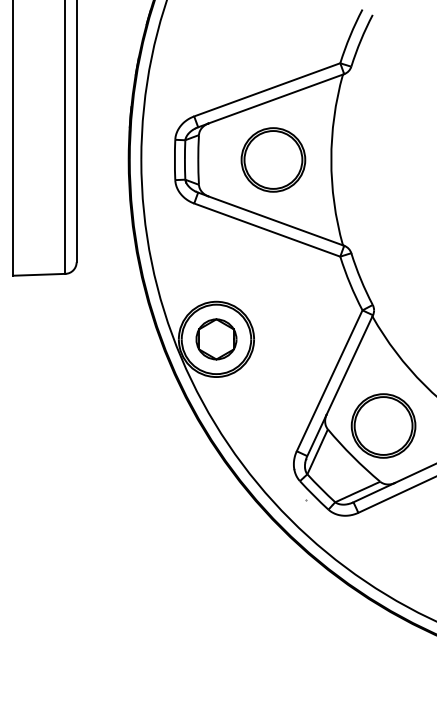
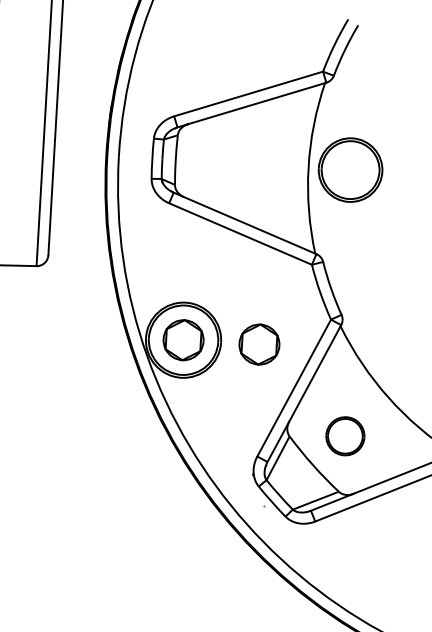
part: (273, 159) -> (350, 169), moved
part: (292, 339) -> (259, 344), added
part: (383, 425) -> (345, 435), size x0.6

